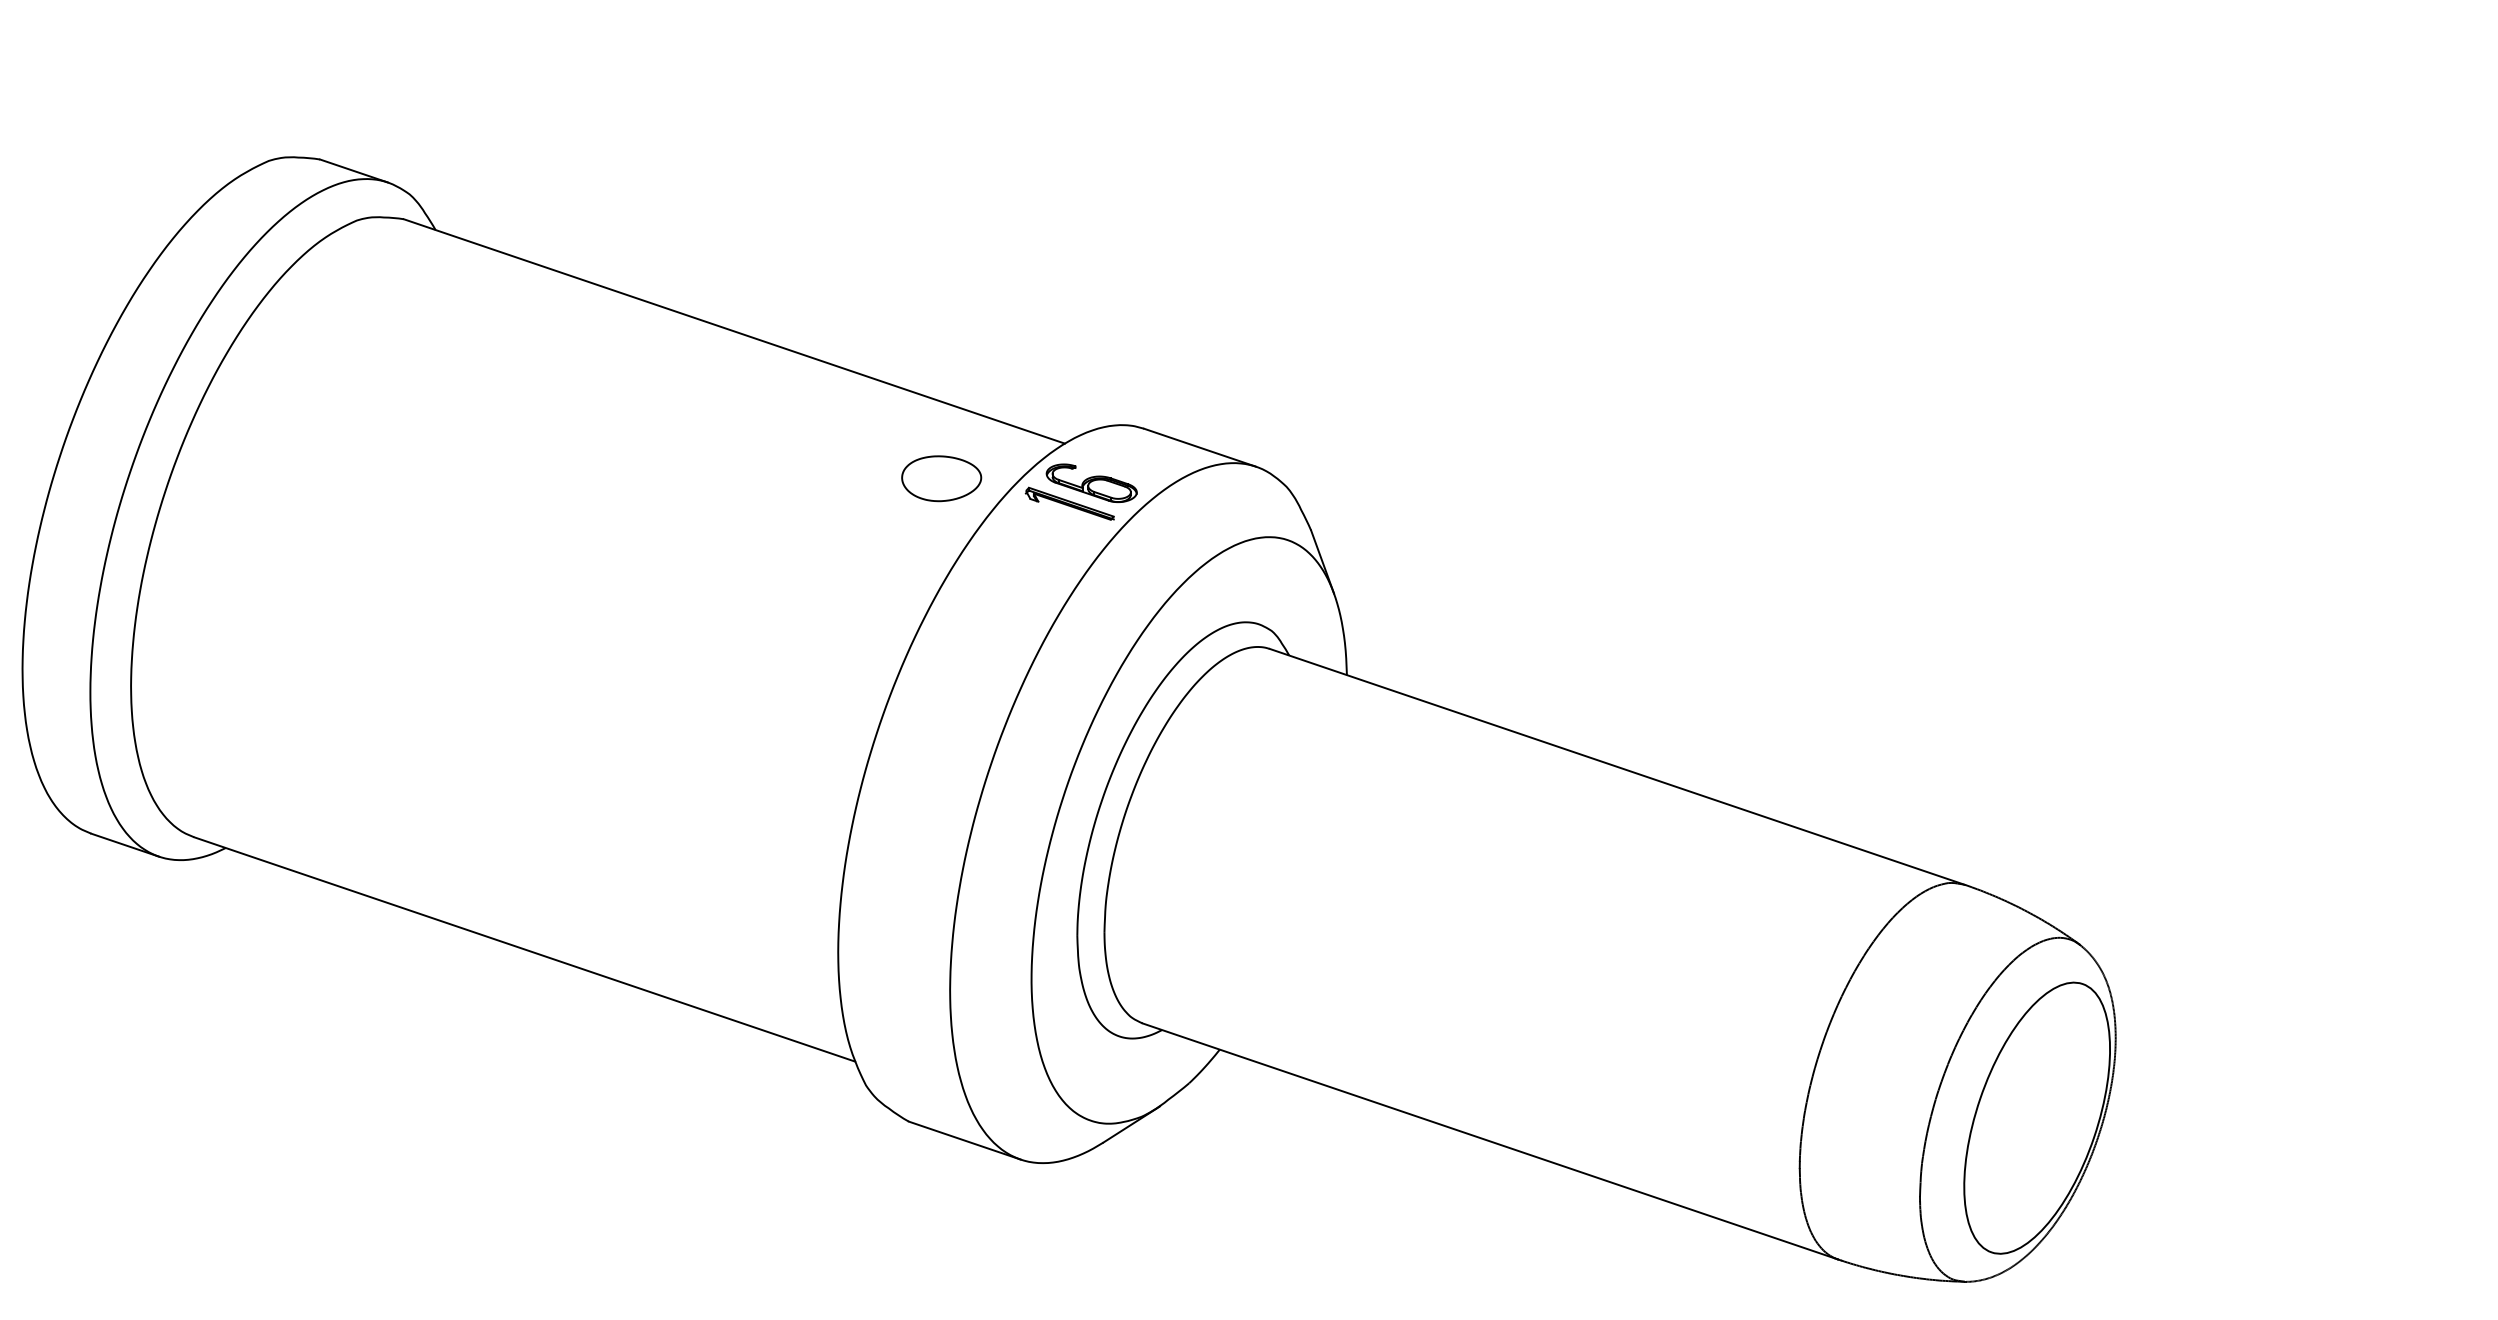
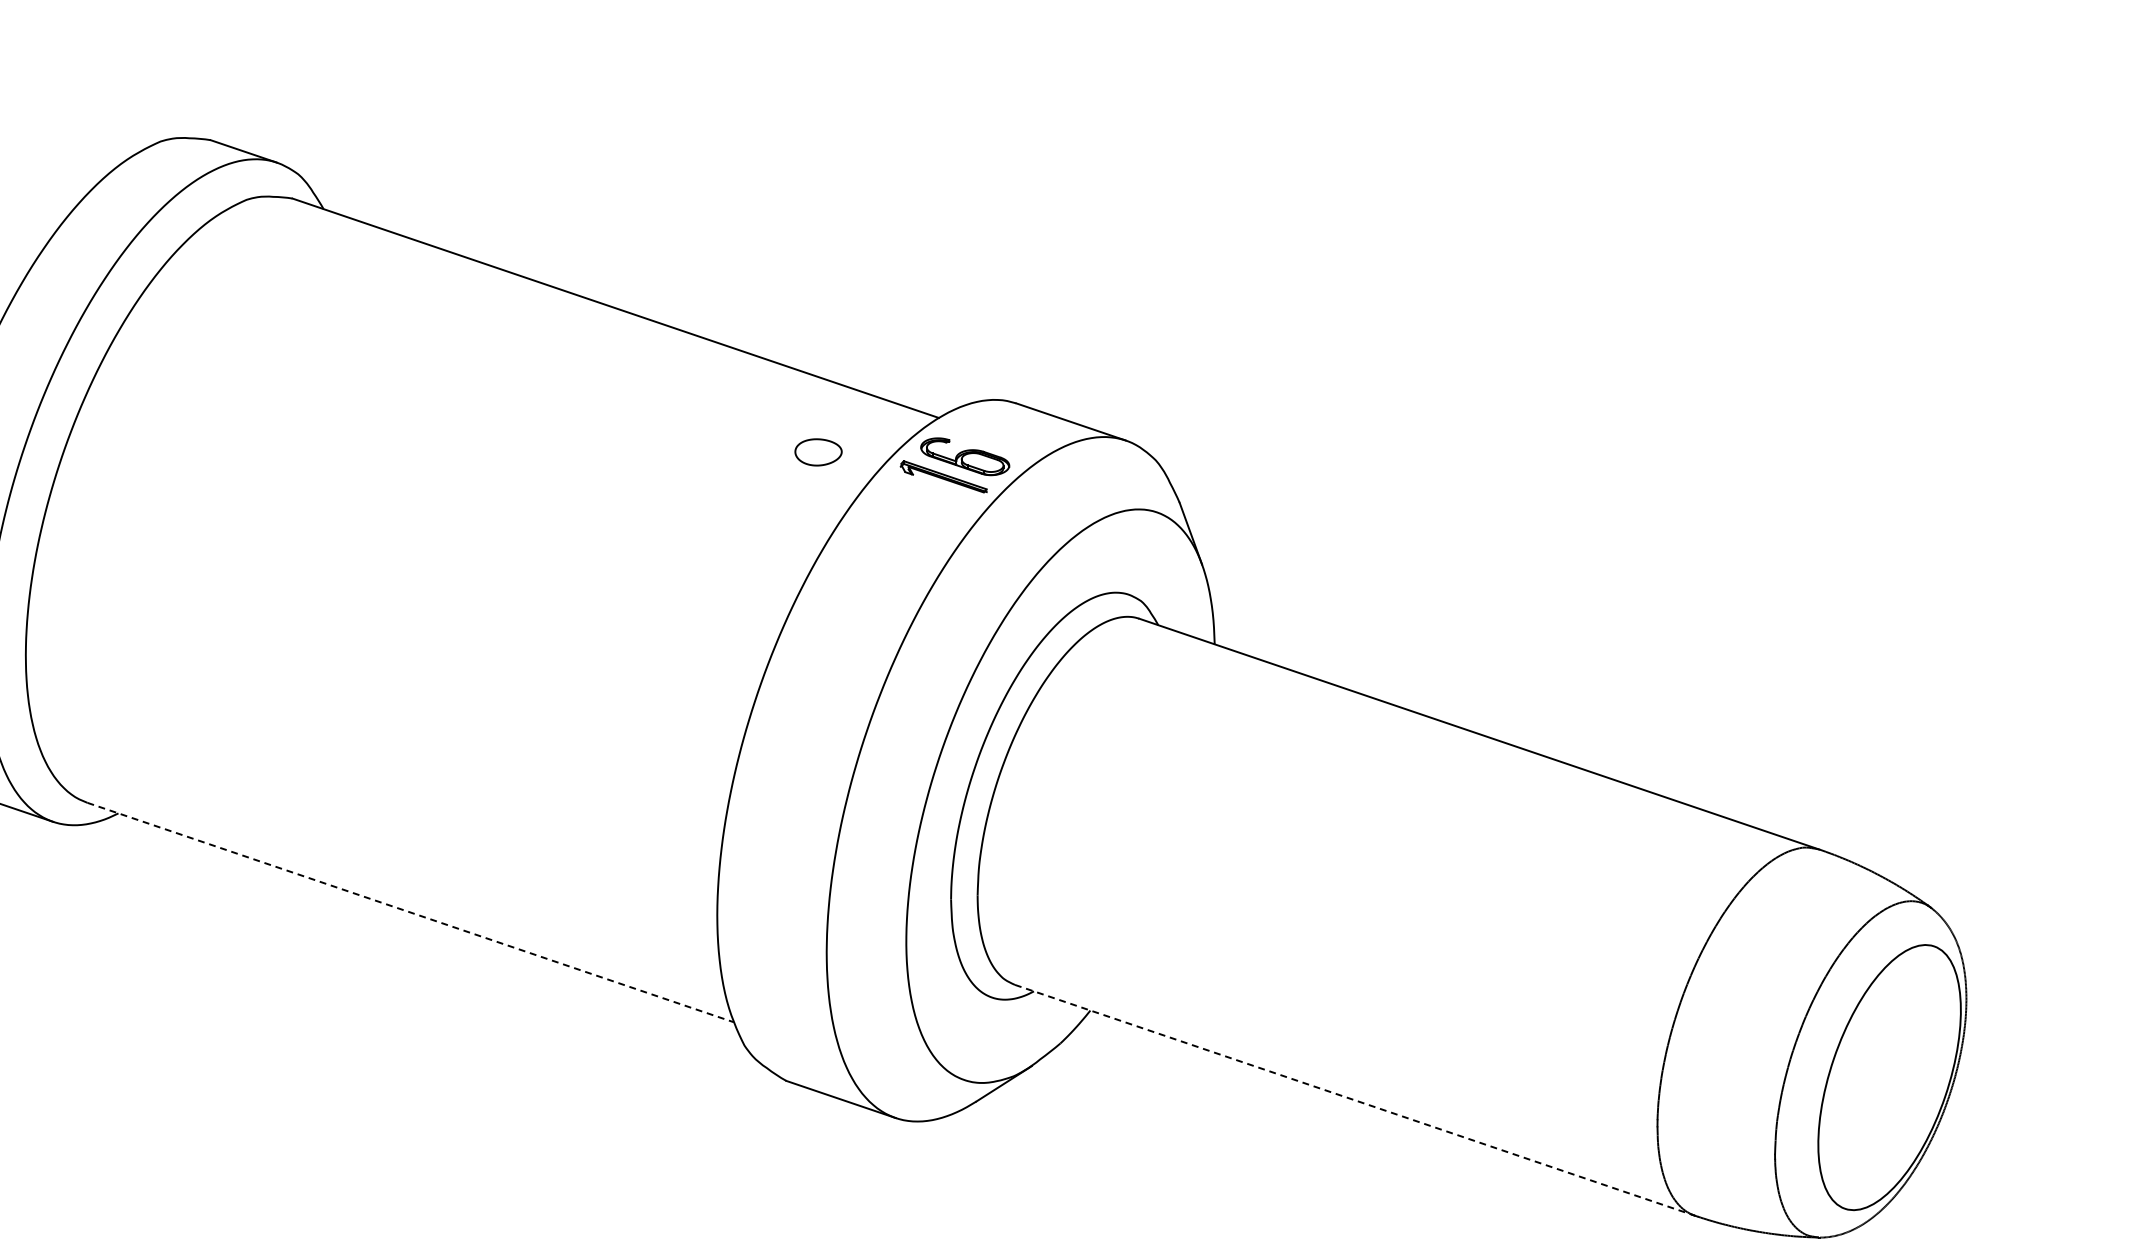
part: (941, 478) -> (818, 452), size x0.6
line: (525, 949) -> (411, 912), solid -> dashed
line: (1490, 1141) -> (1355, 1100), solid -> dashed

